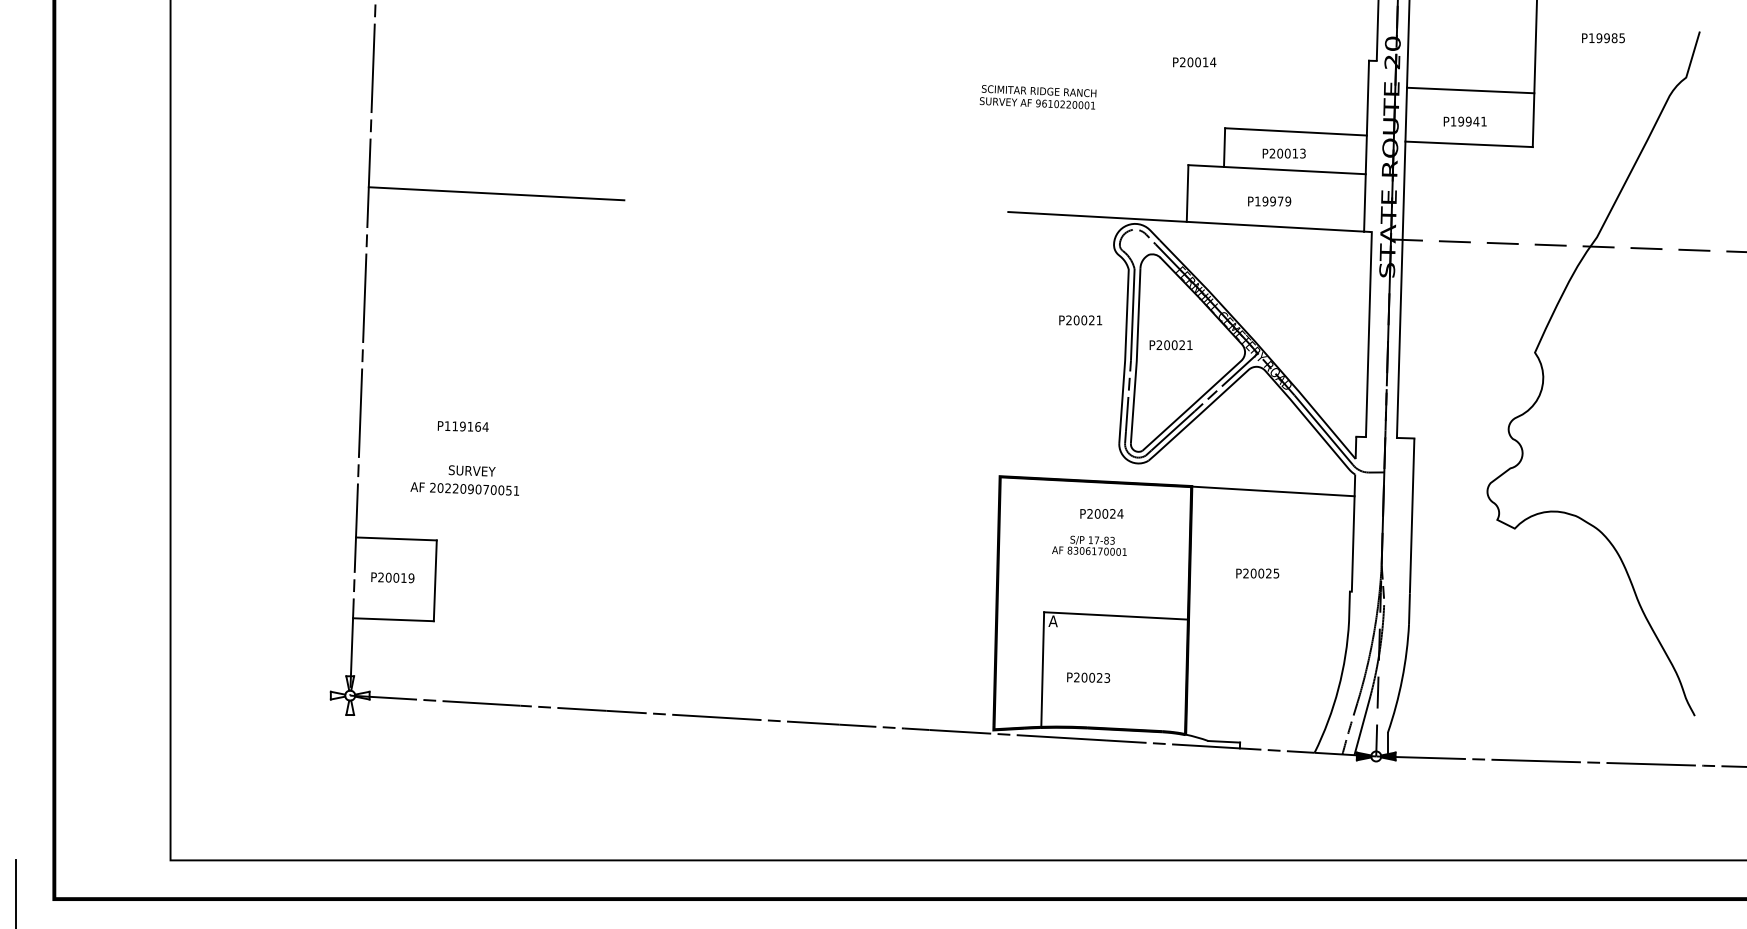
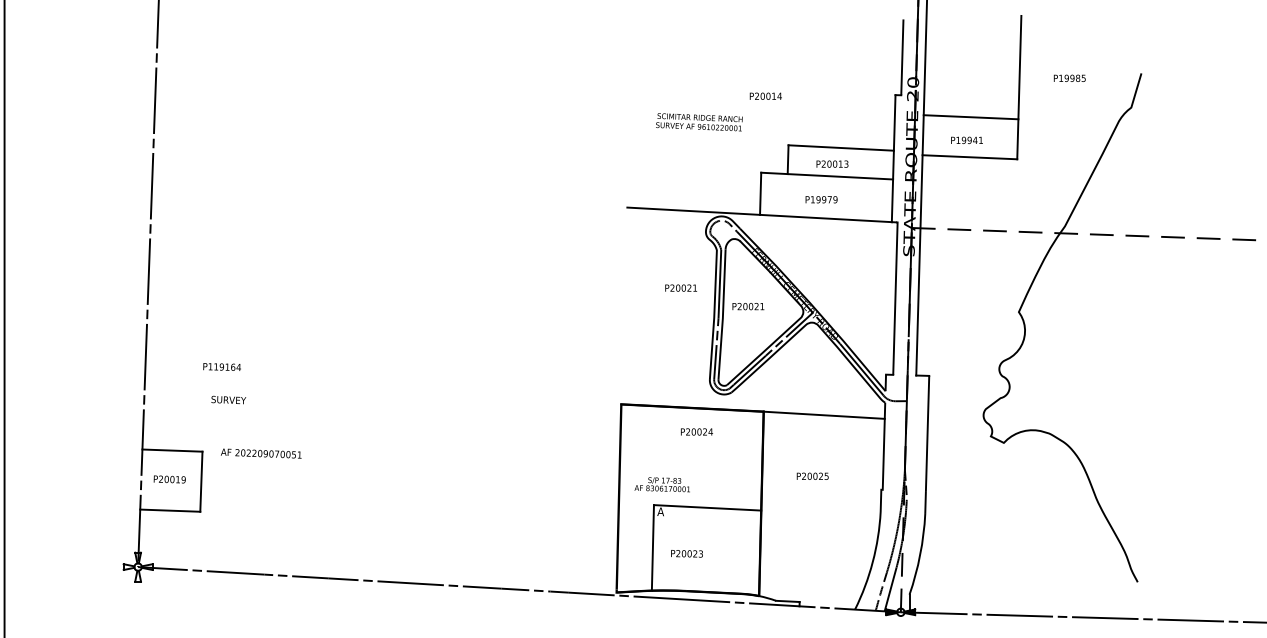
text: (1037, 97) -> (698, 122), moved
line: (496, 193) -> (246, 193), removed
text: (464, 488) -> (261, 453), moved
text: (1089, 545) -> (662, 484), moved

